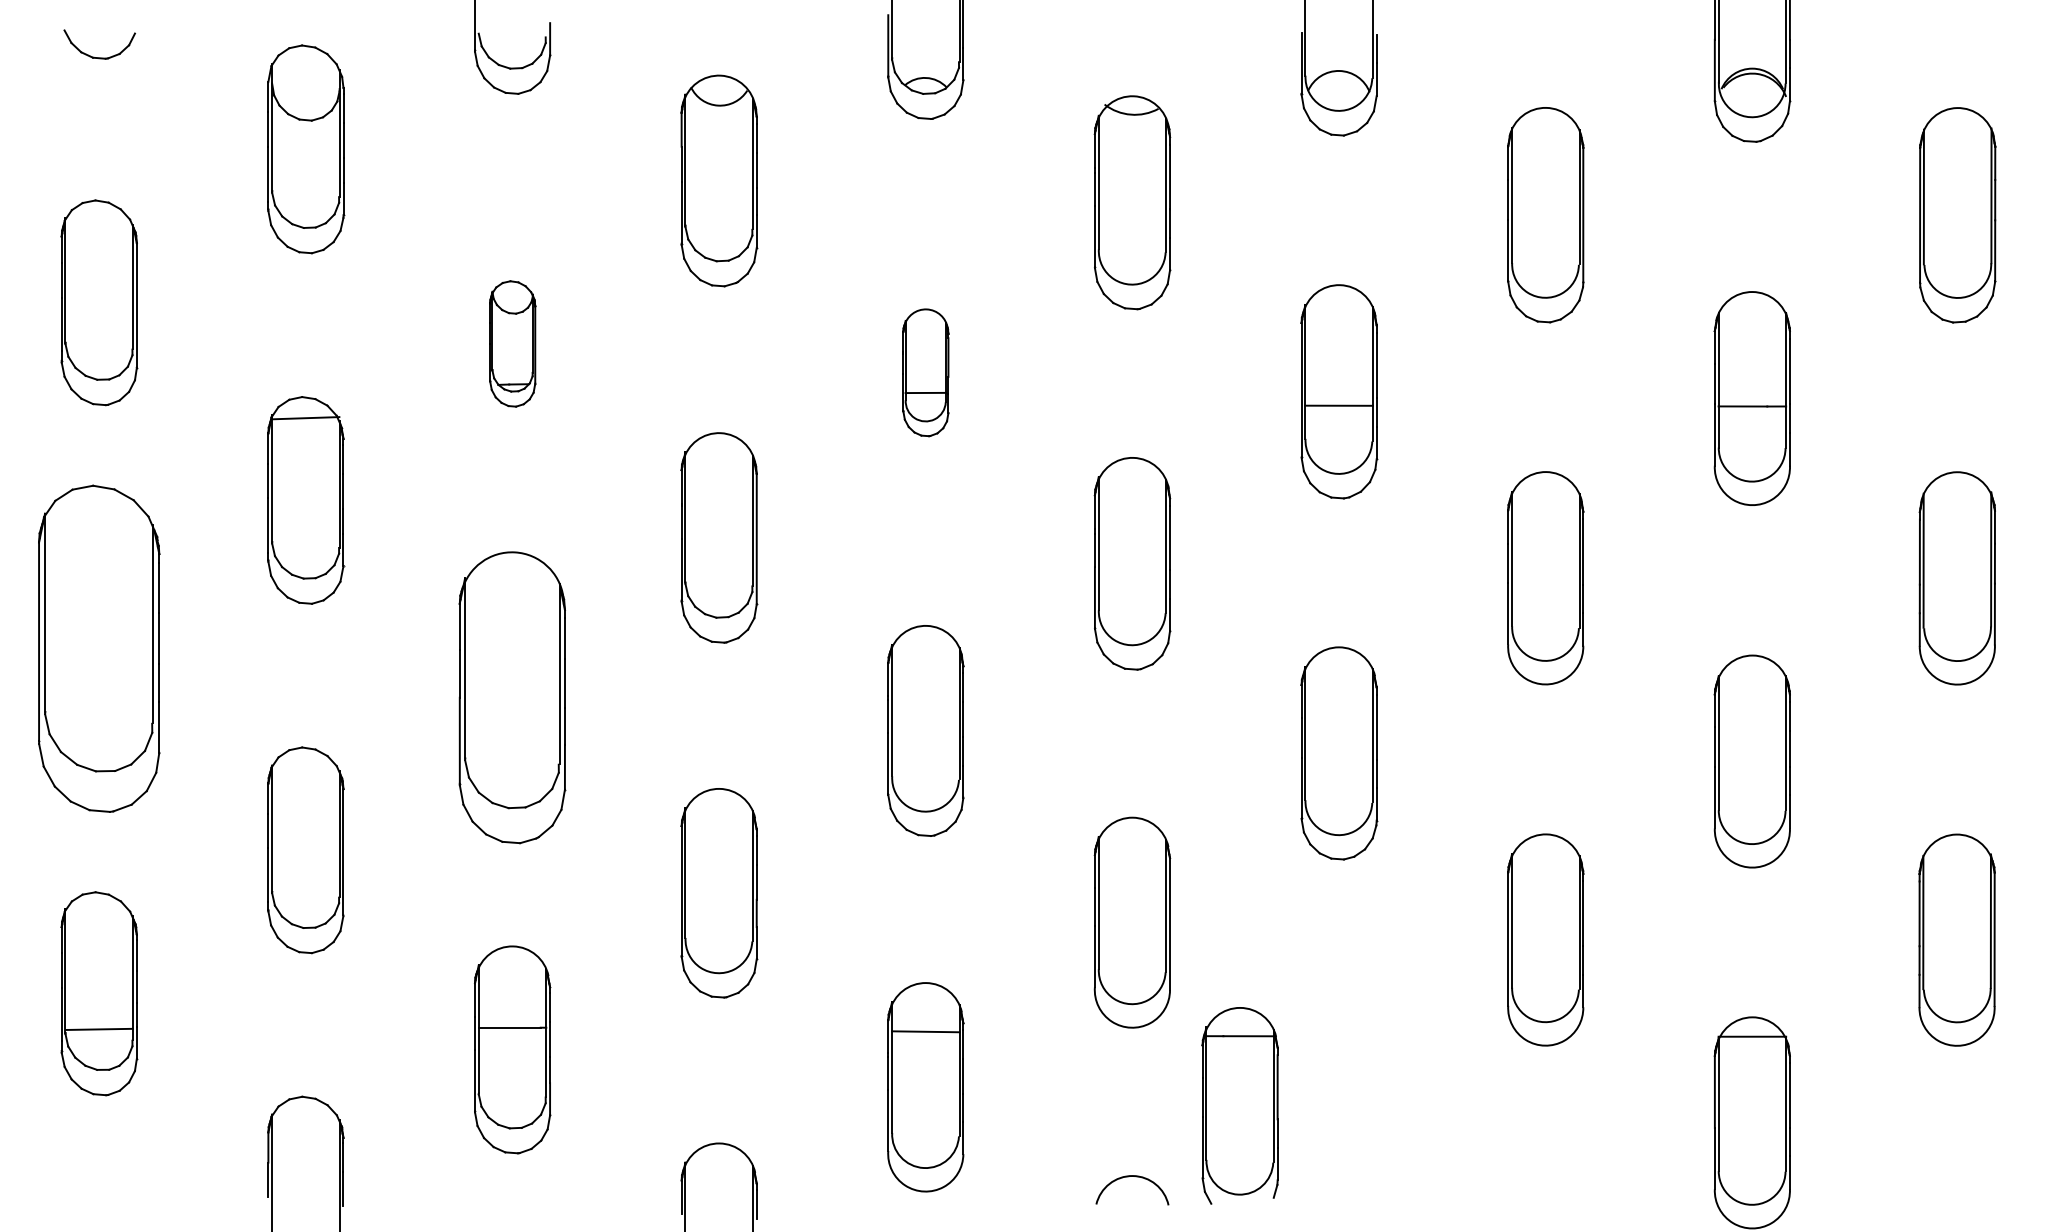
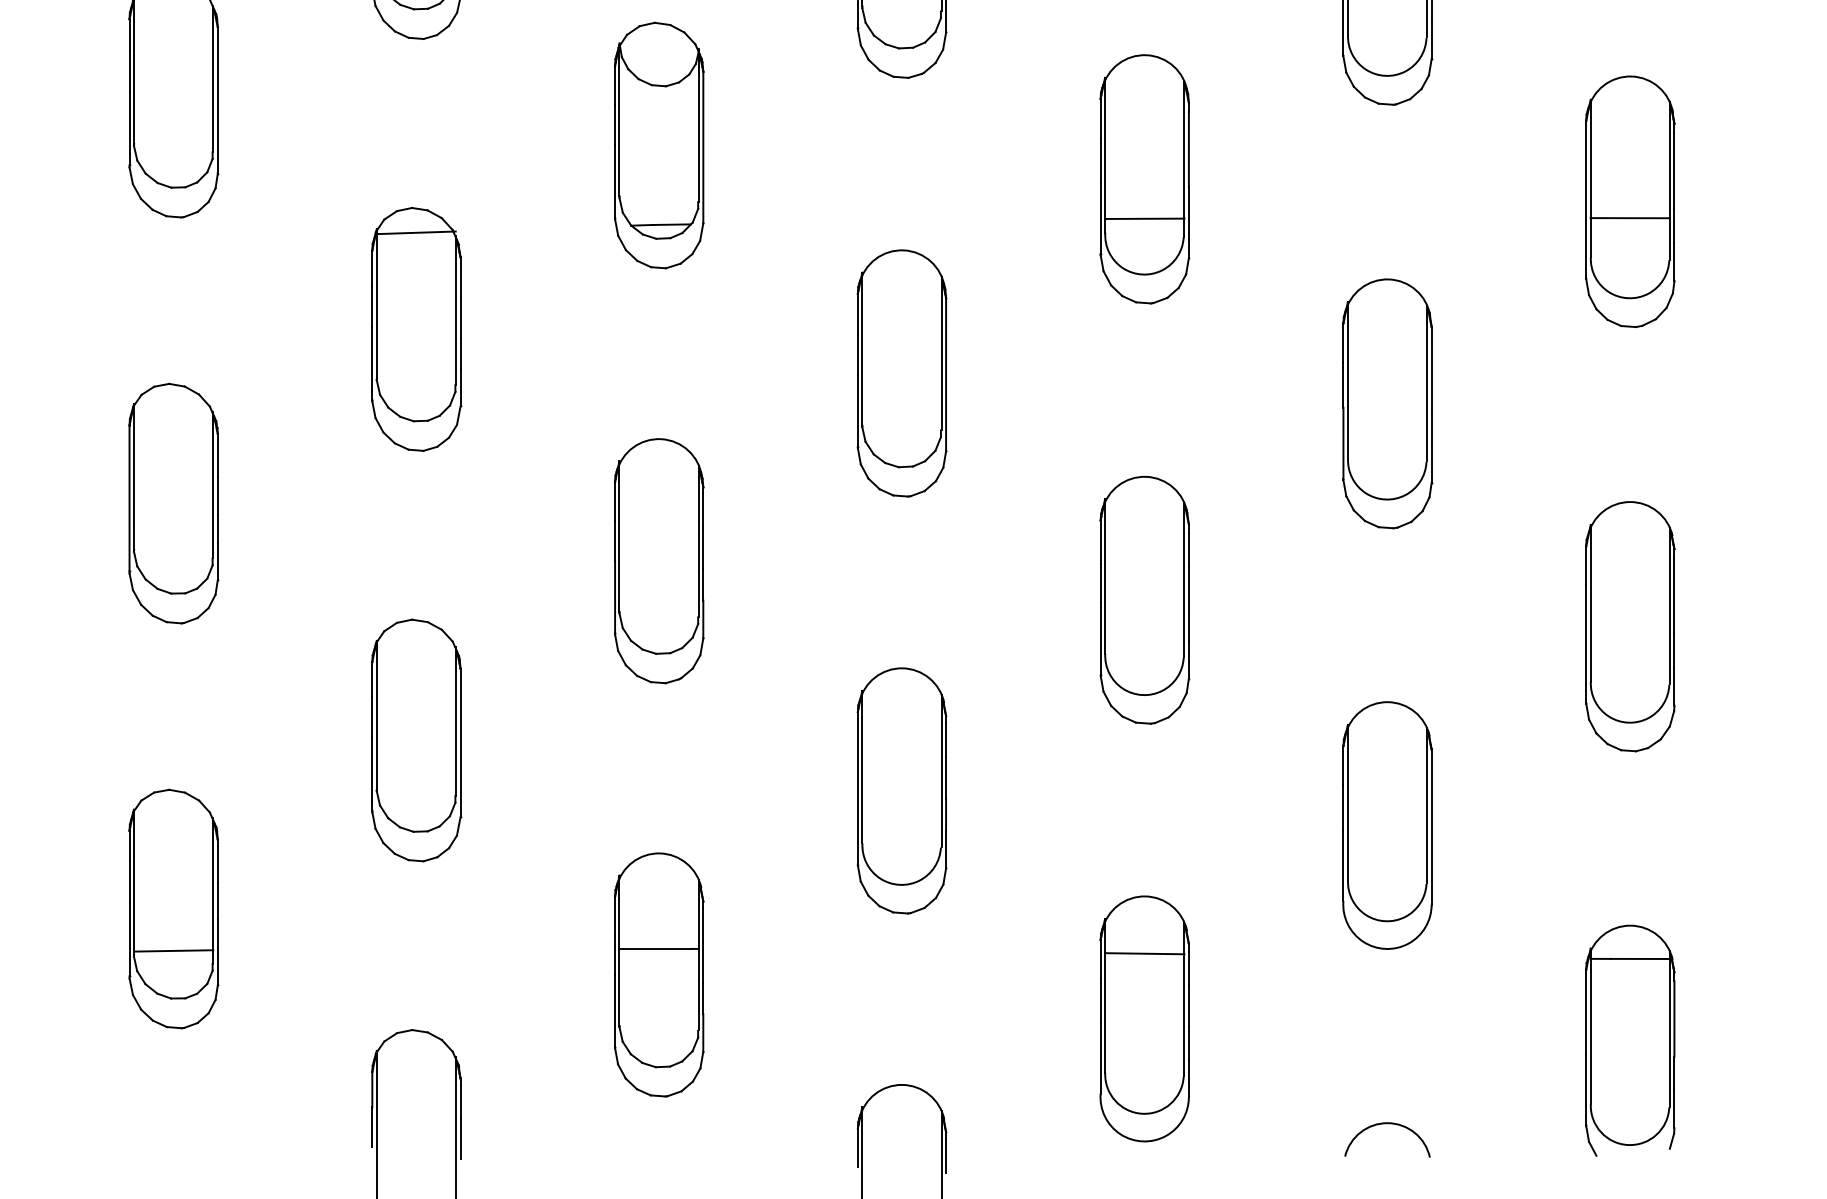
part: (512, 343) -> (659, 145), size x1.67
part: (925, 372) -> (1144, 179), size x1.67
part: (99, 648) -> (173, 503), size x0.62
part: (512, 697) -> (659, 560), size x0.71
part: (1239, 1105) -> (1629, 1040), moved

